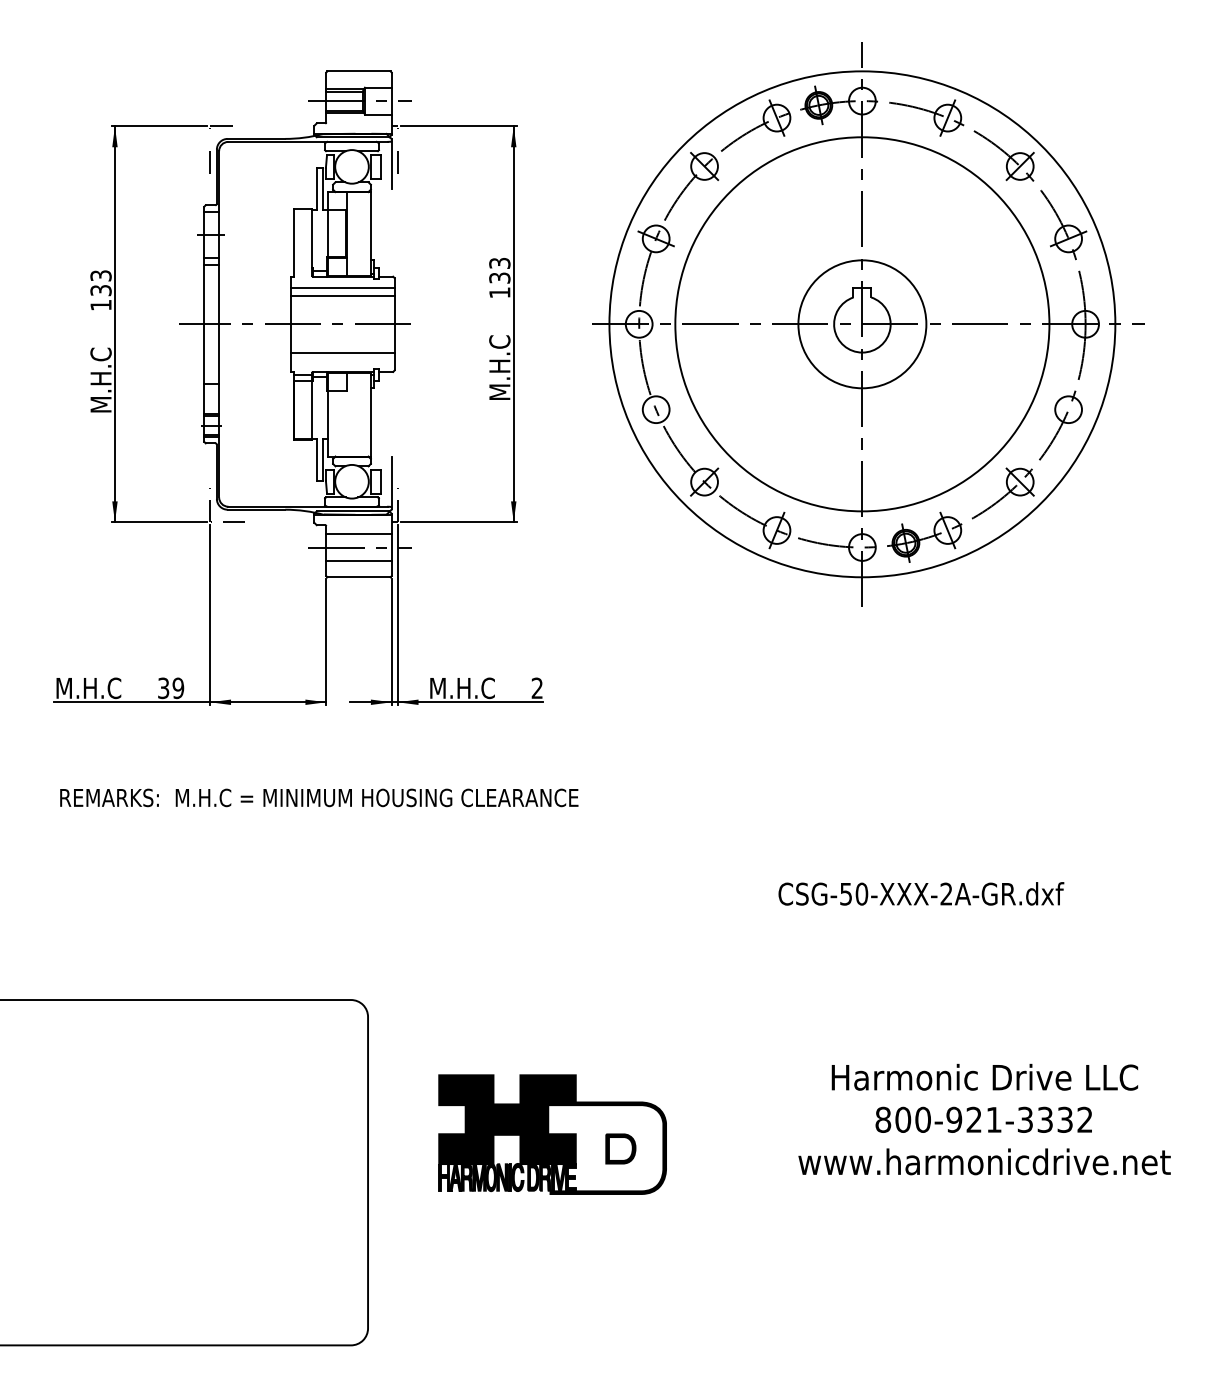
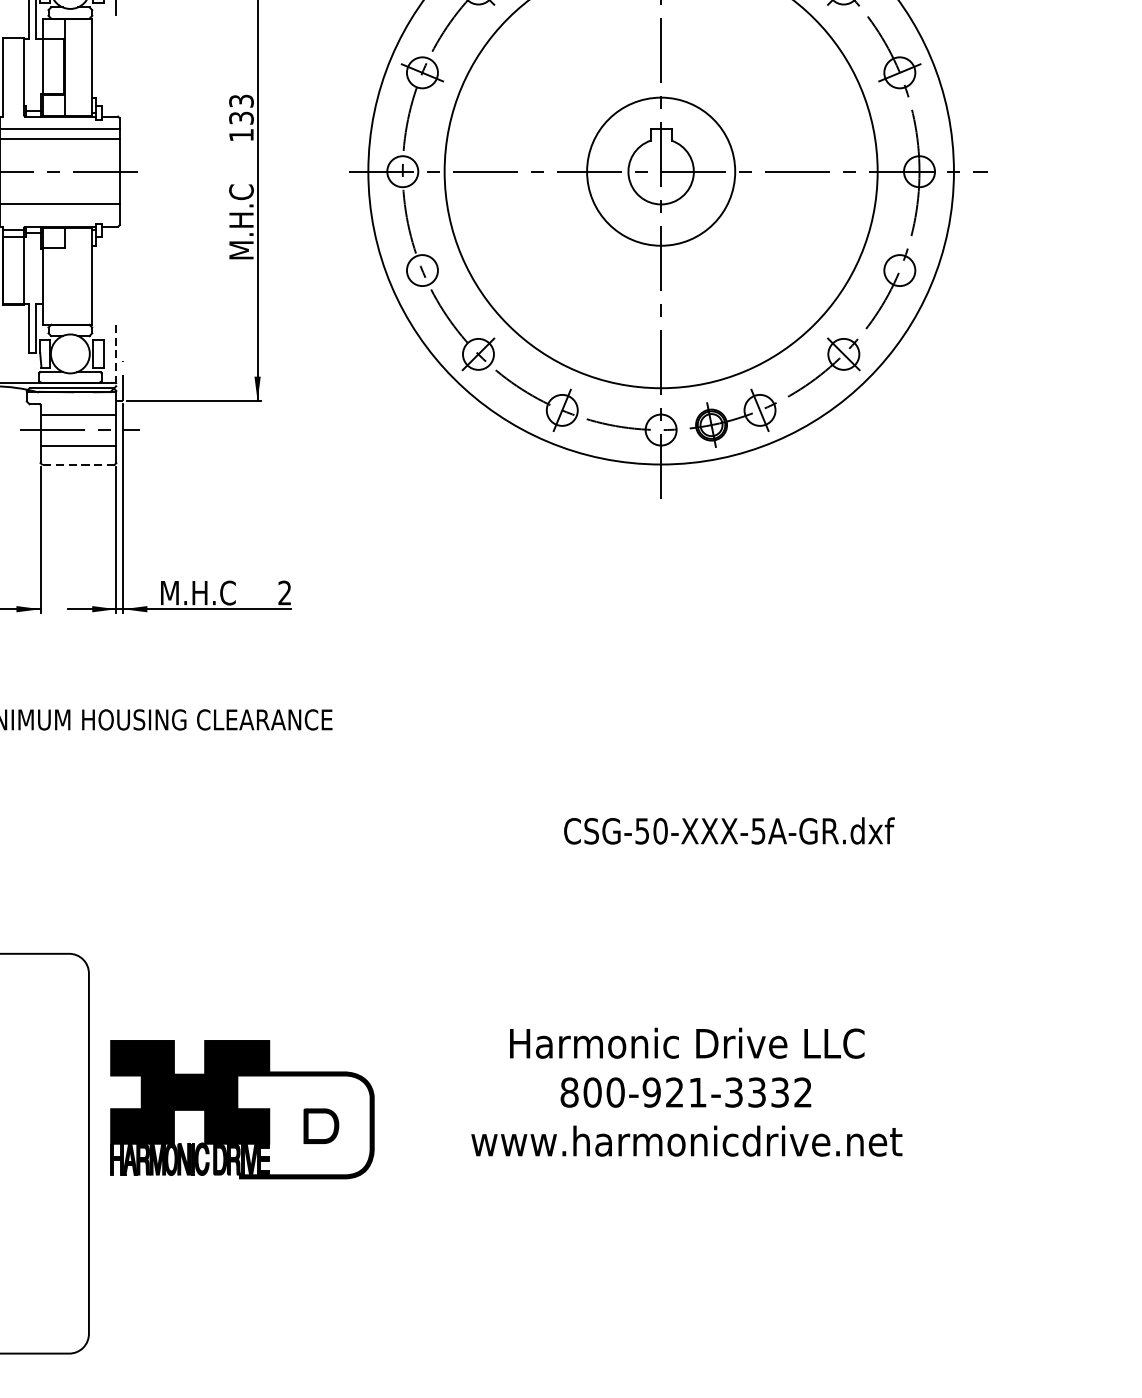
line: (391, 483) -> (116, 355), solid -> dashed
line: (359, 577) -> (79, 464), solid -> dashed
text: (946, 893) -> (758, 830), CSG-50-XXX-2A-GR.dxf -> CSG-50-XXX-5A-GR.dxf
text: (984, 1119) -> (686, 1092), moved
part: (552, 1134) -> (242, 1109), moved

